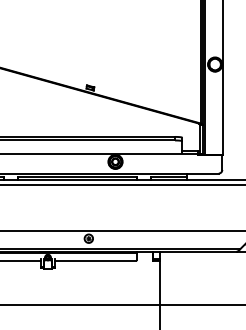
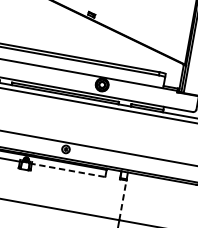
line: (95, 260) -> (68, 169), solid -> dashed
line: (160, 282) -> (123, 200), solid -> dashed

